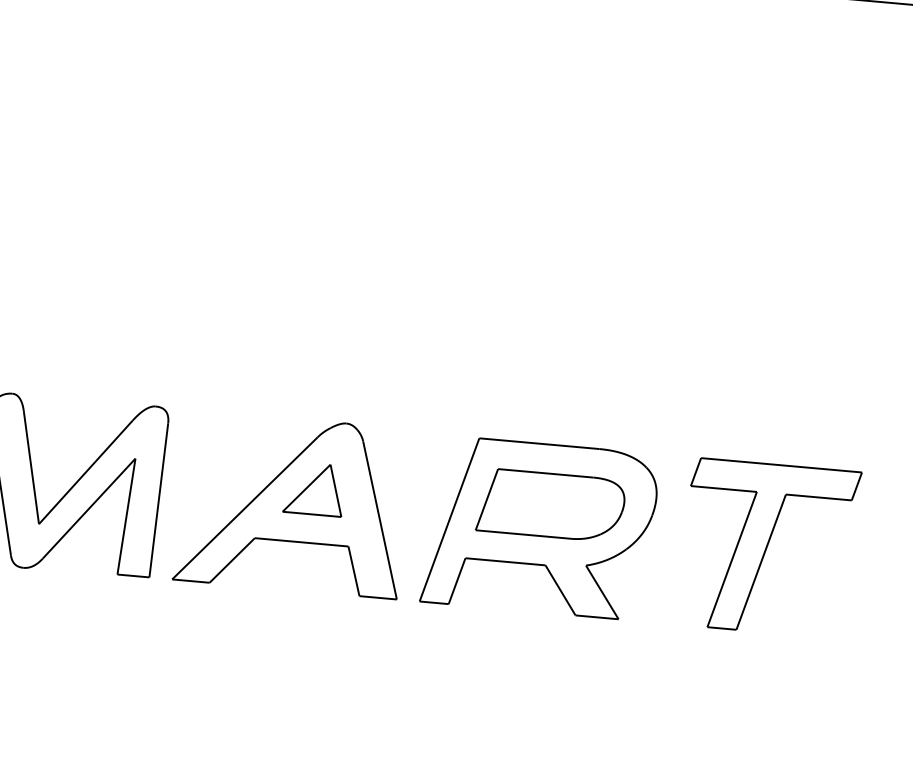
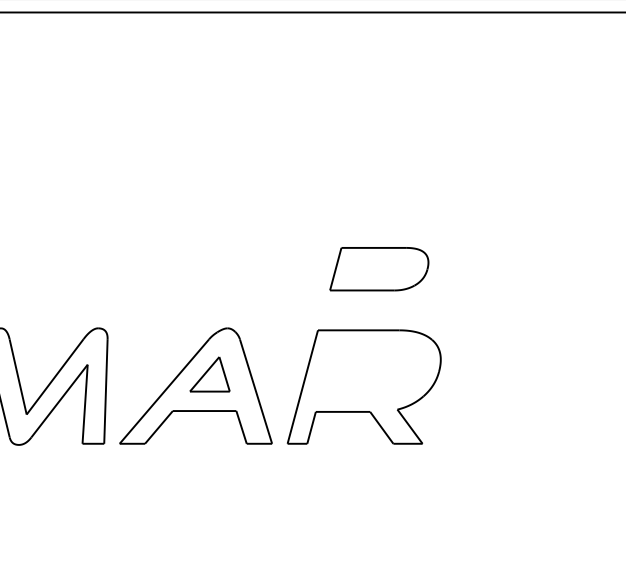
part: (551, 505) -> (379, 269), moved
part: (770, 547) -> (520, 386), removed

